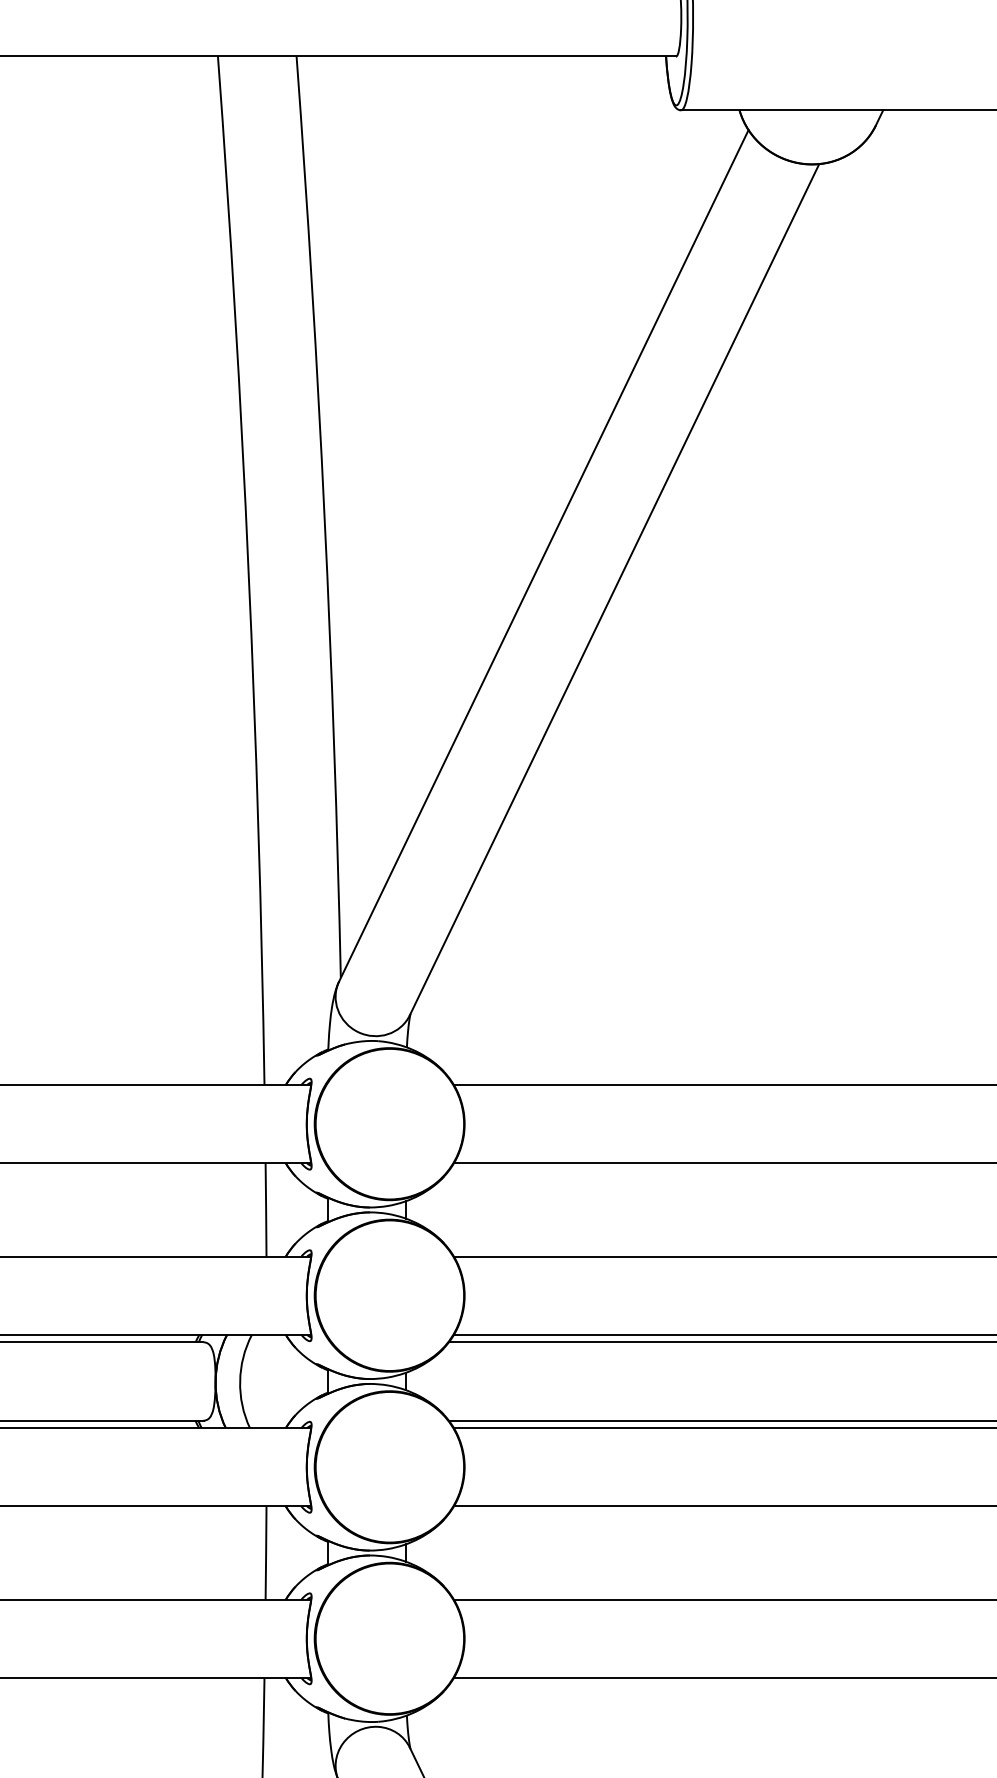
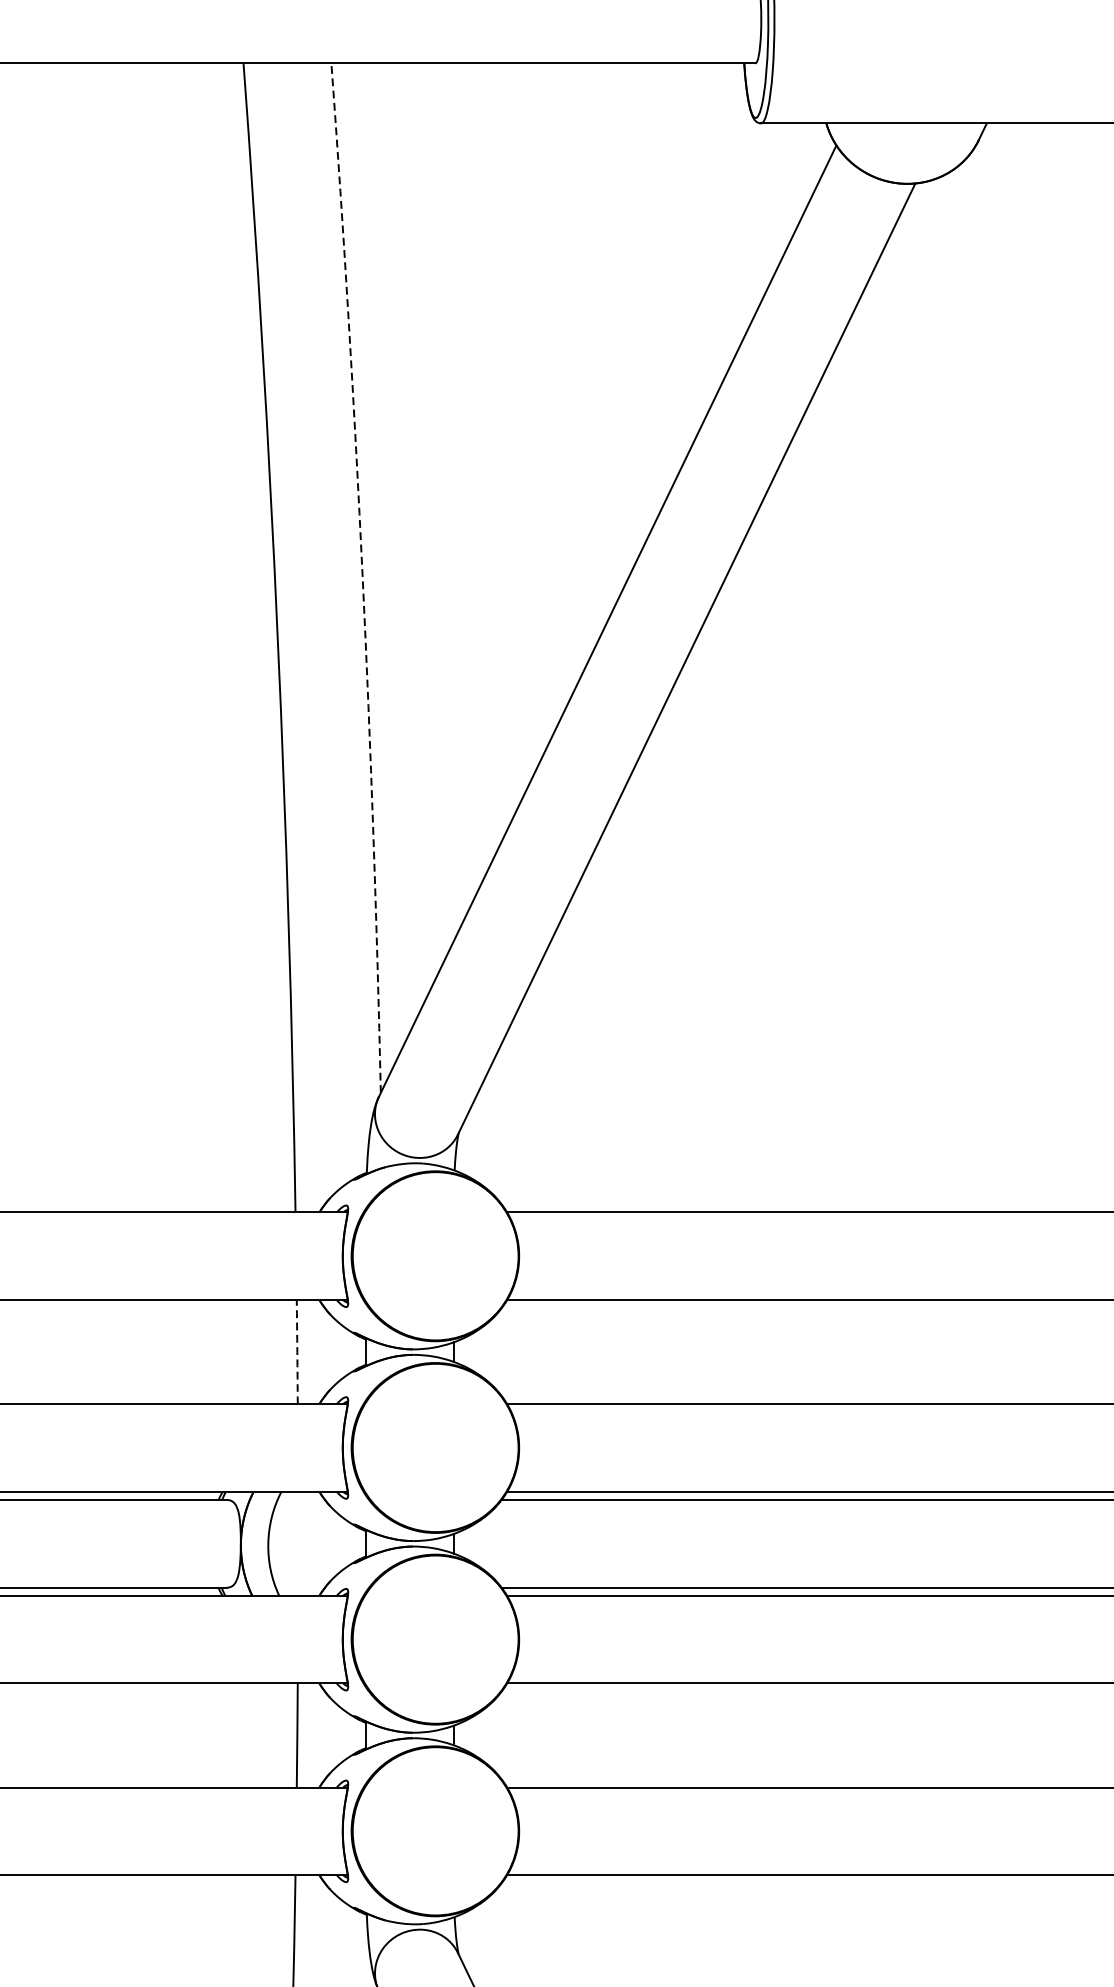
arc: (324, 516) -> (362, 577), solid -> dashed
arc: (266, 1209) -> (297, 1351), solid -> dashed

